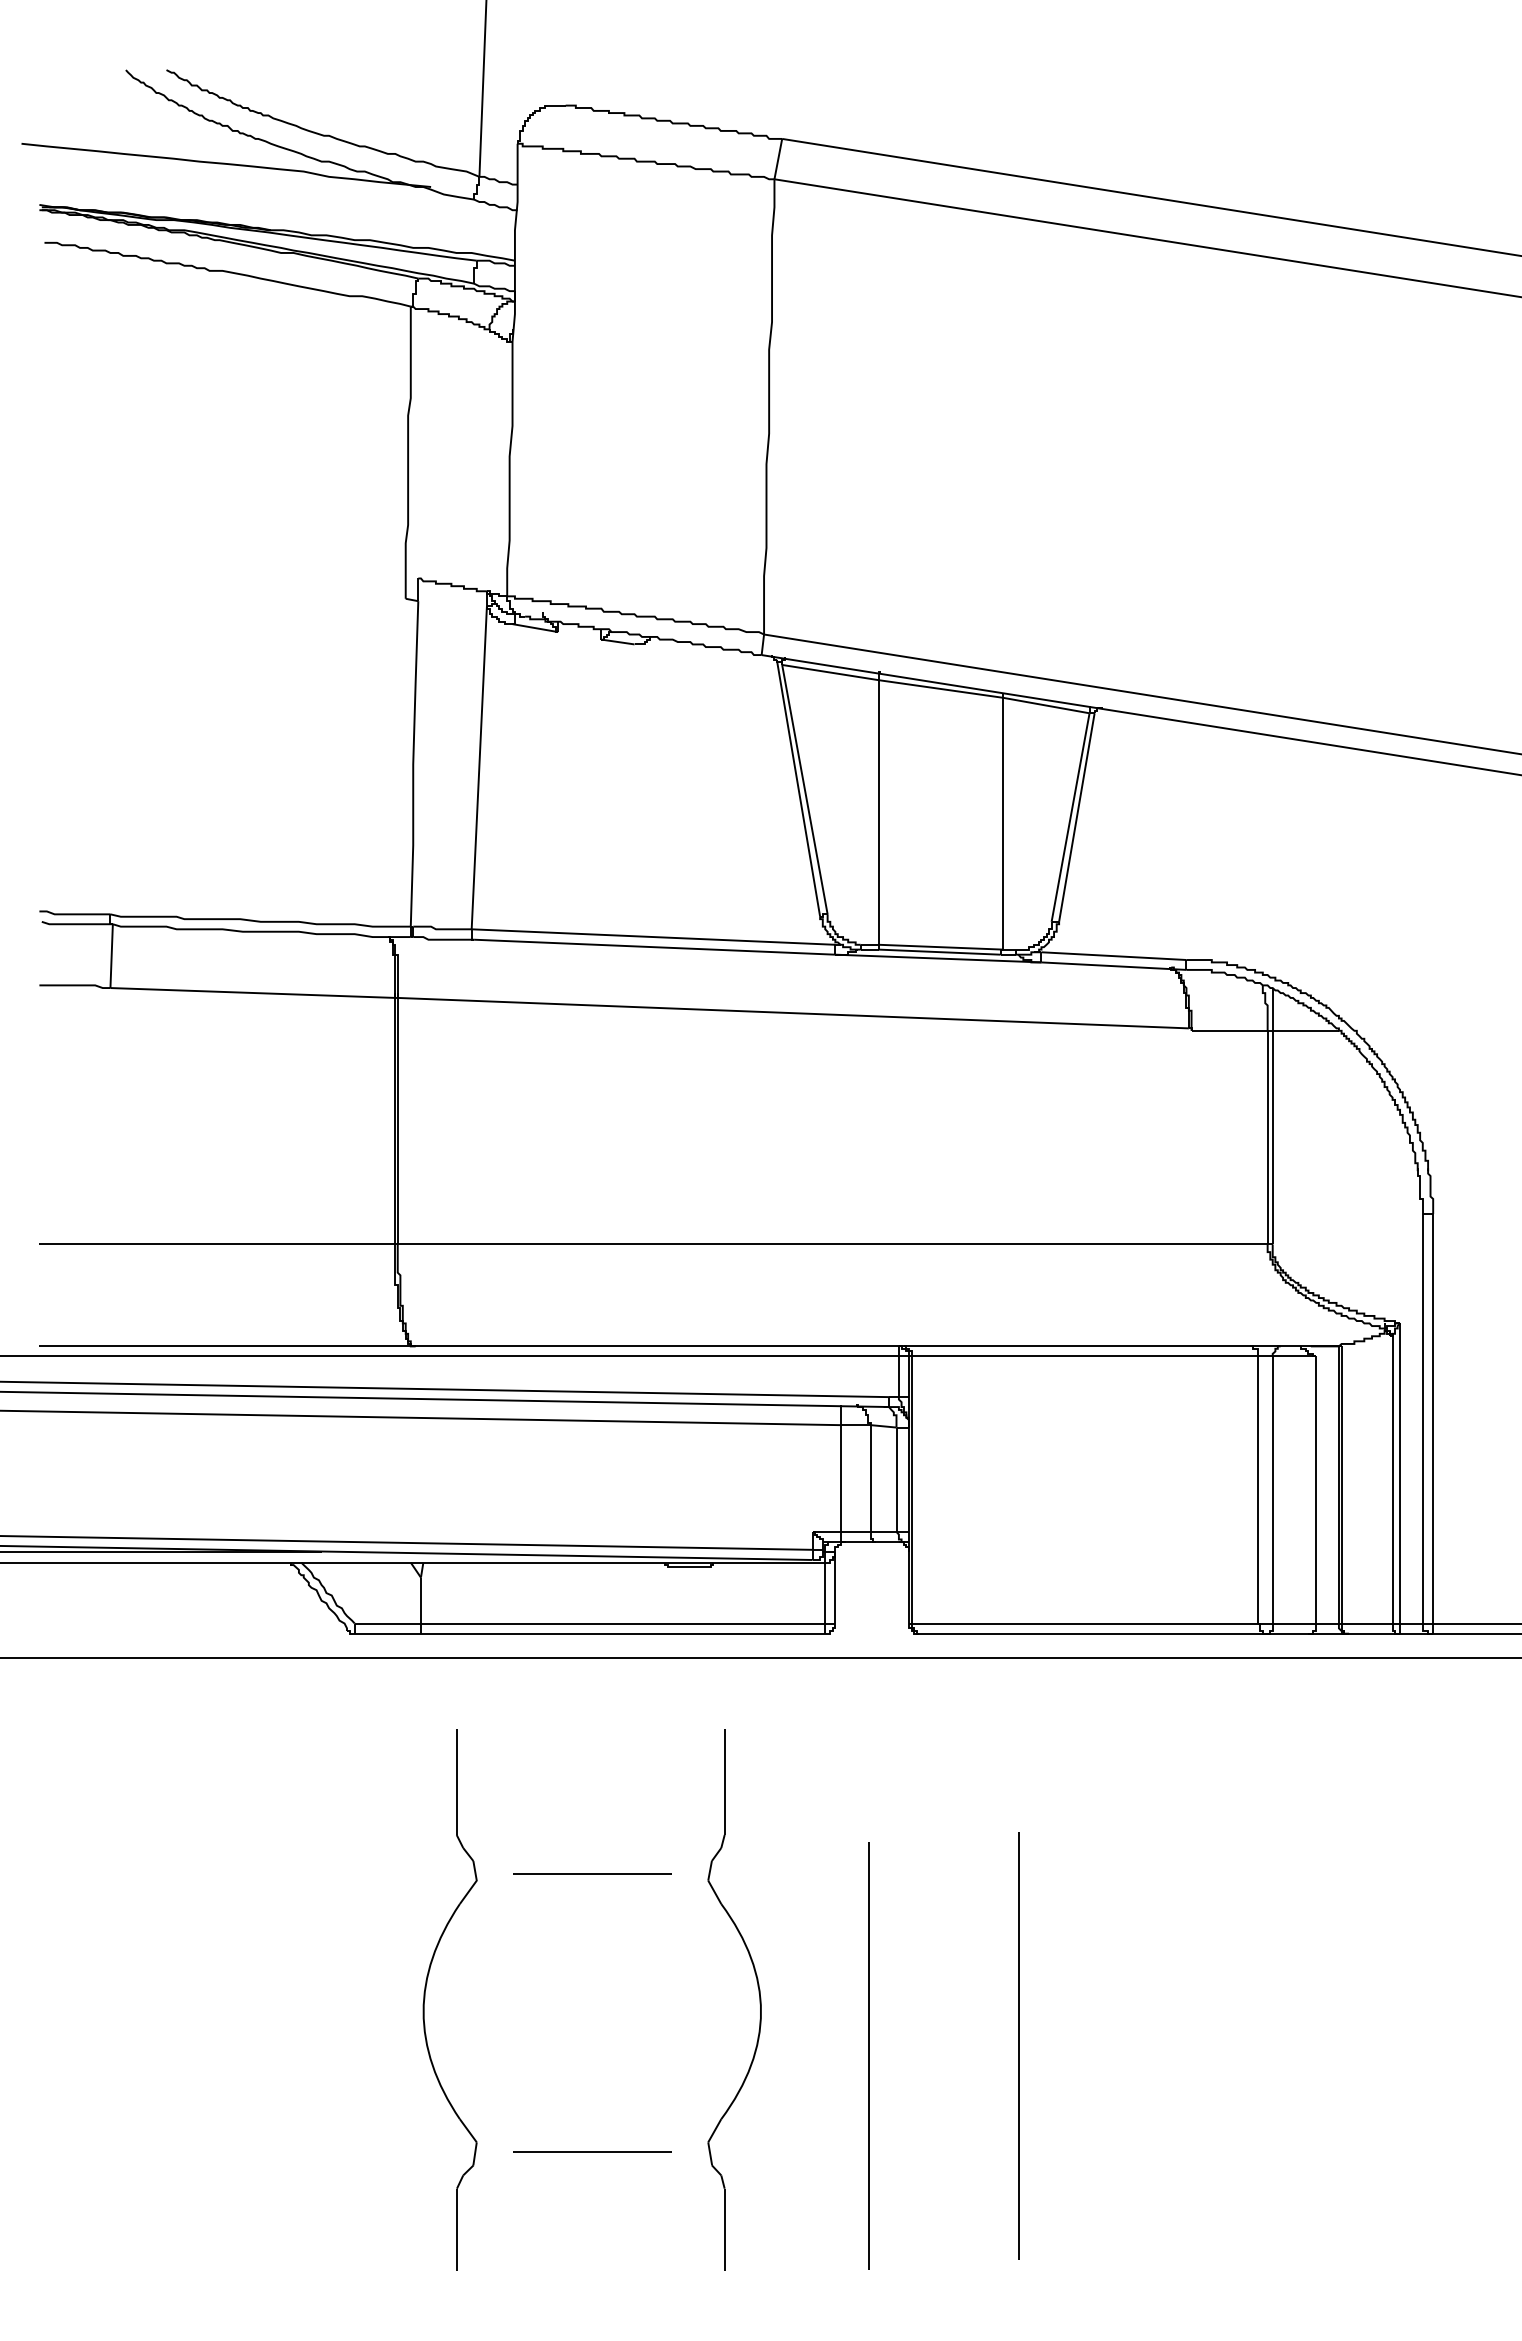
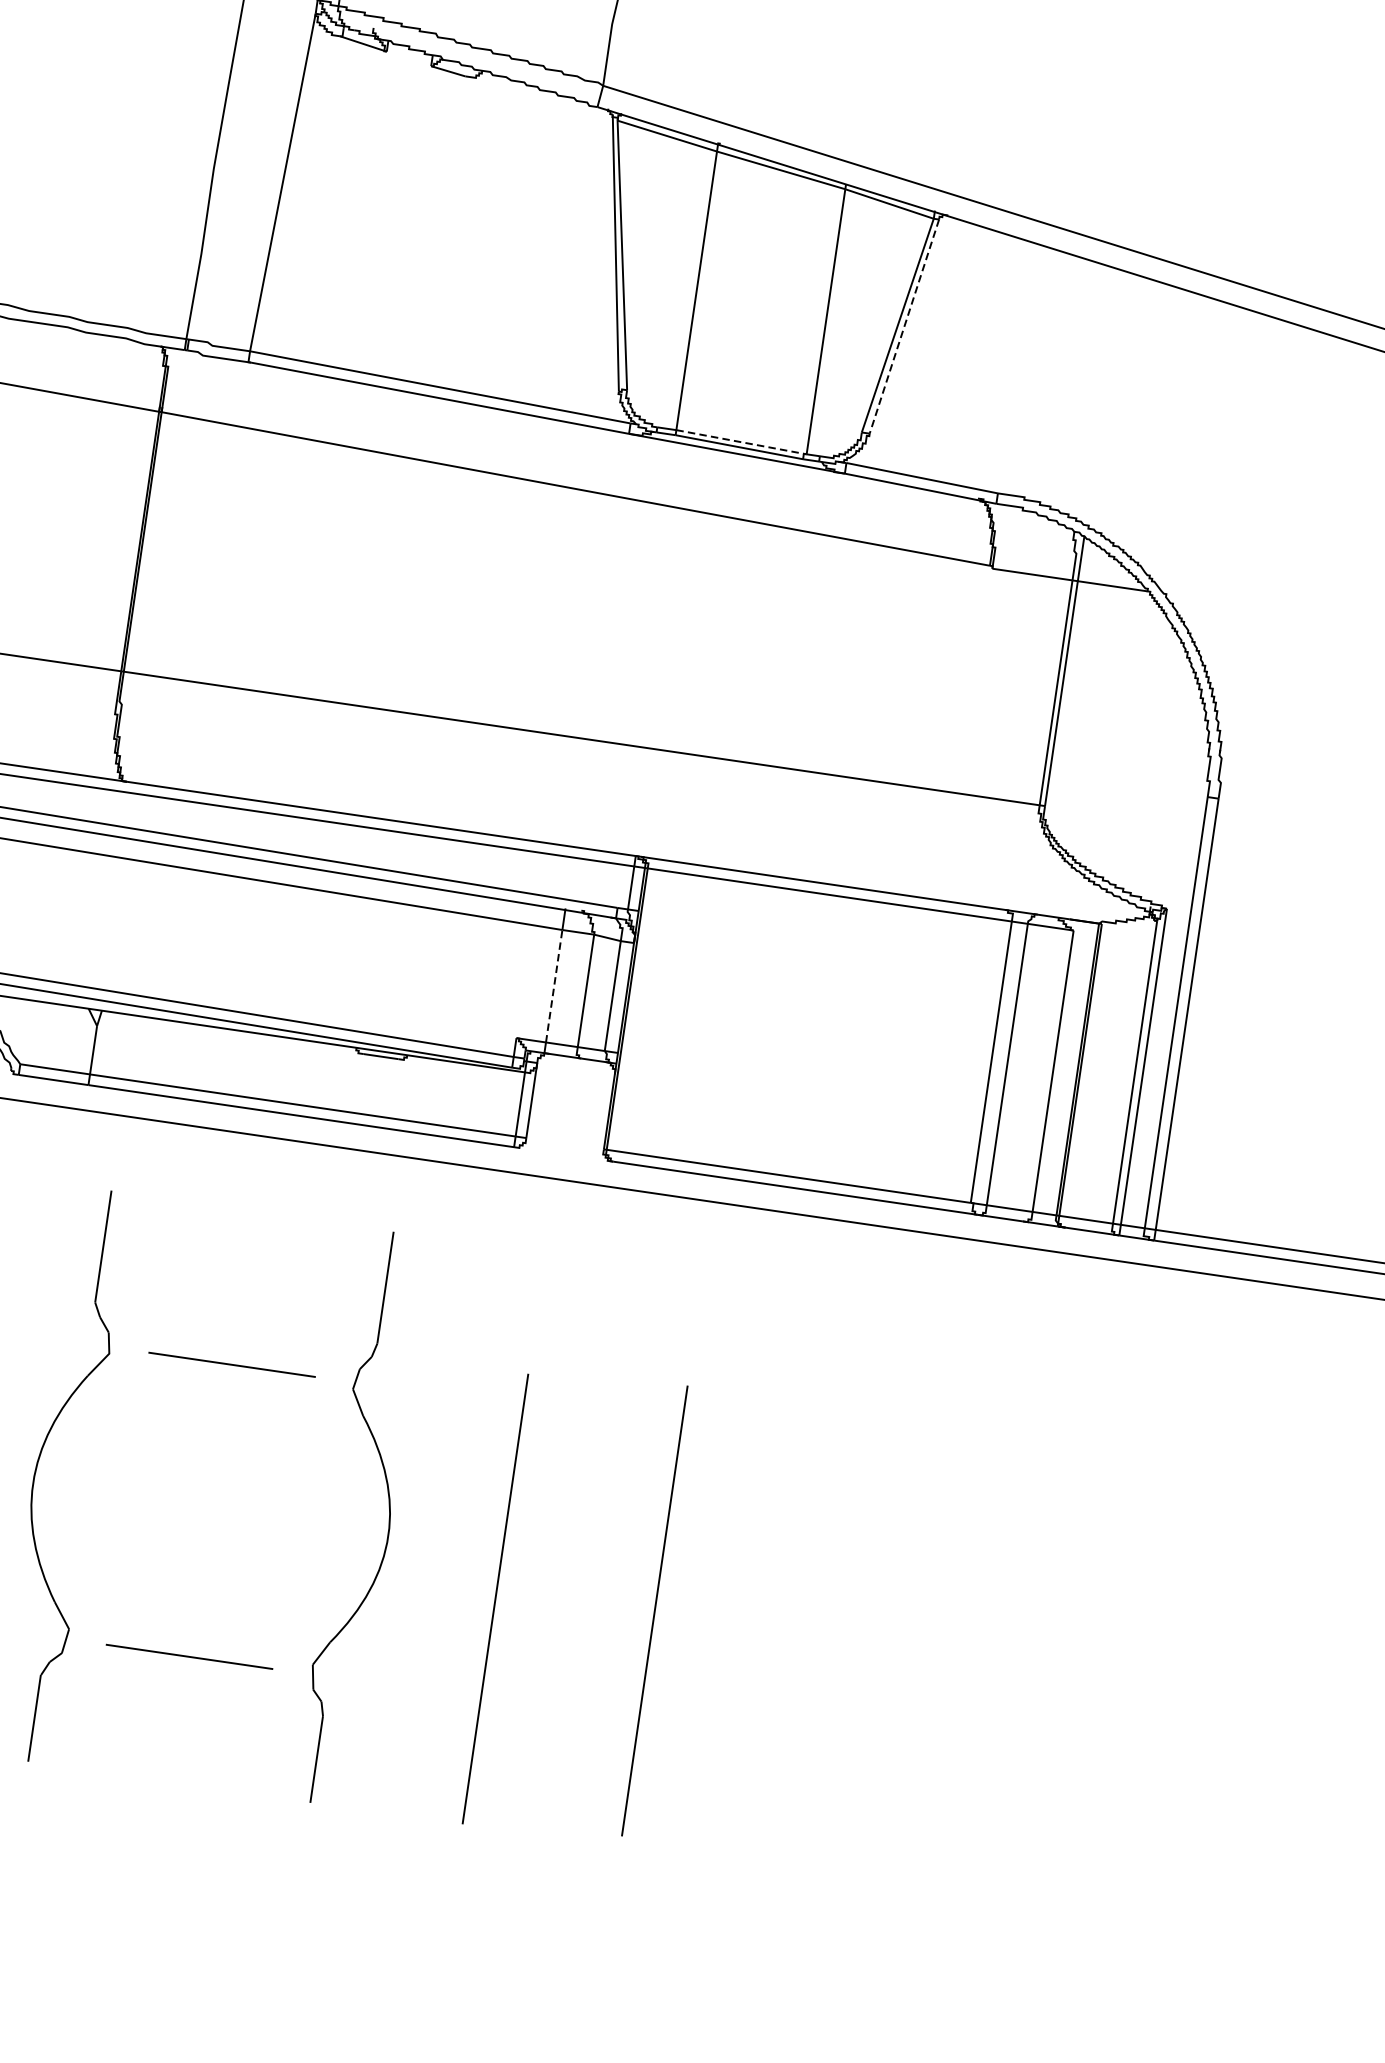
line: (1076, 817) -> (904, 326), solid -> dashed
line: (941, 947) -> (741, 442), solid -> dashed
line: (840, 1478) -> (554, 986), solid -> dashed

